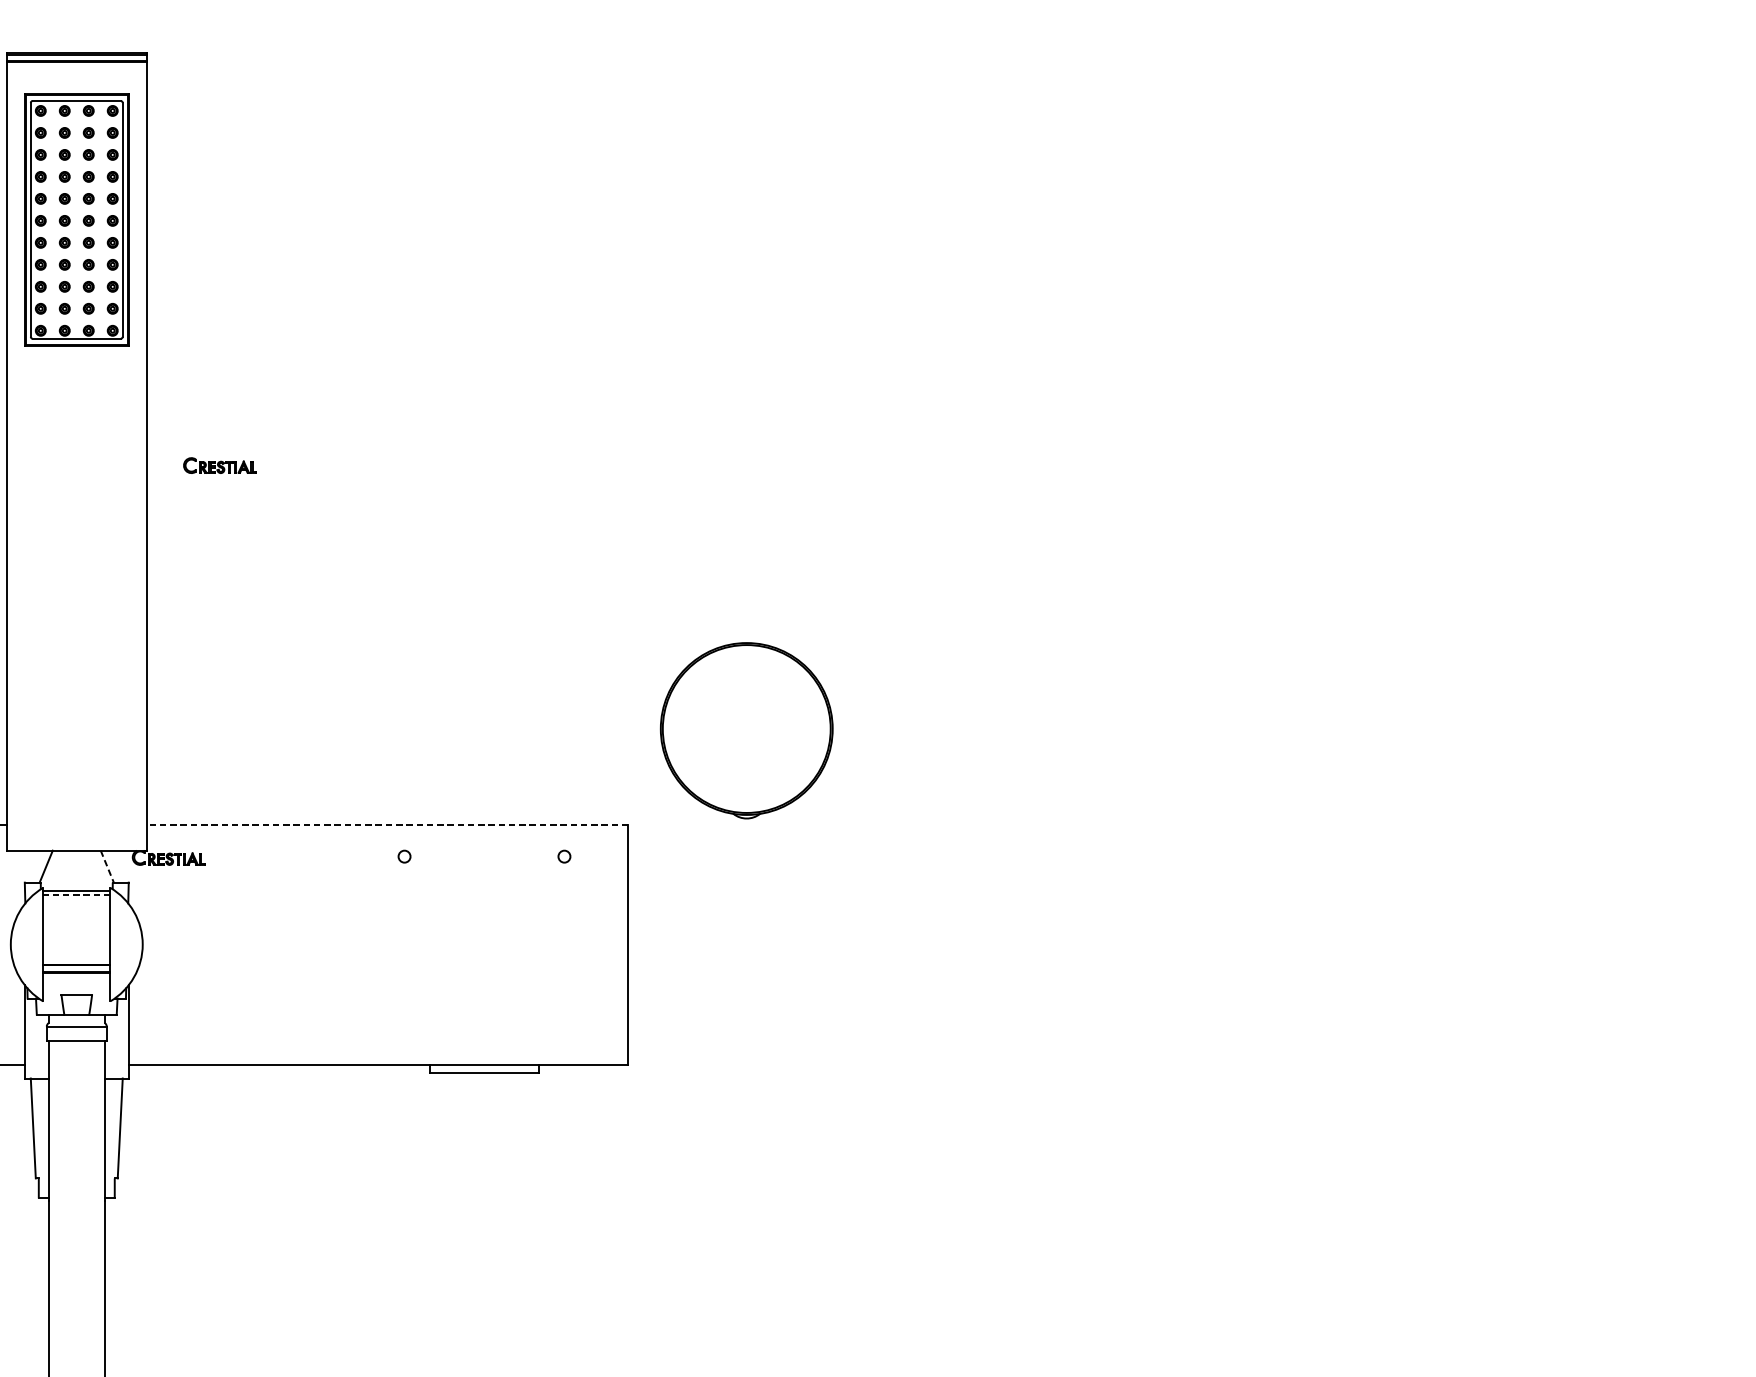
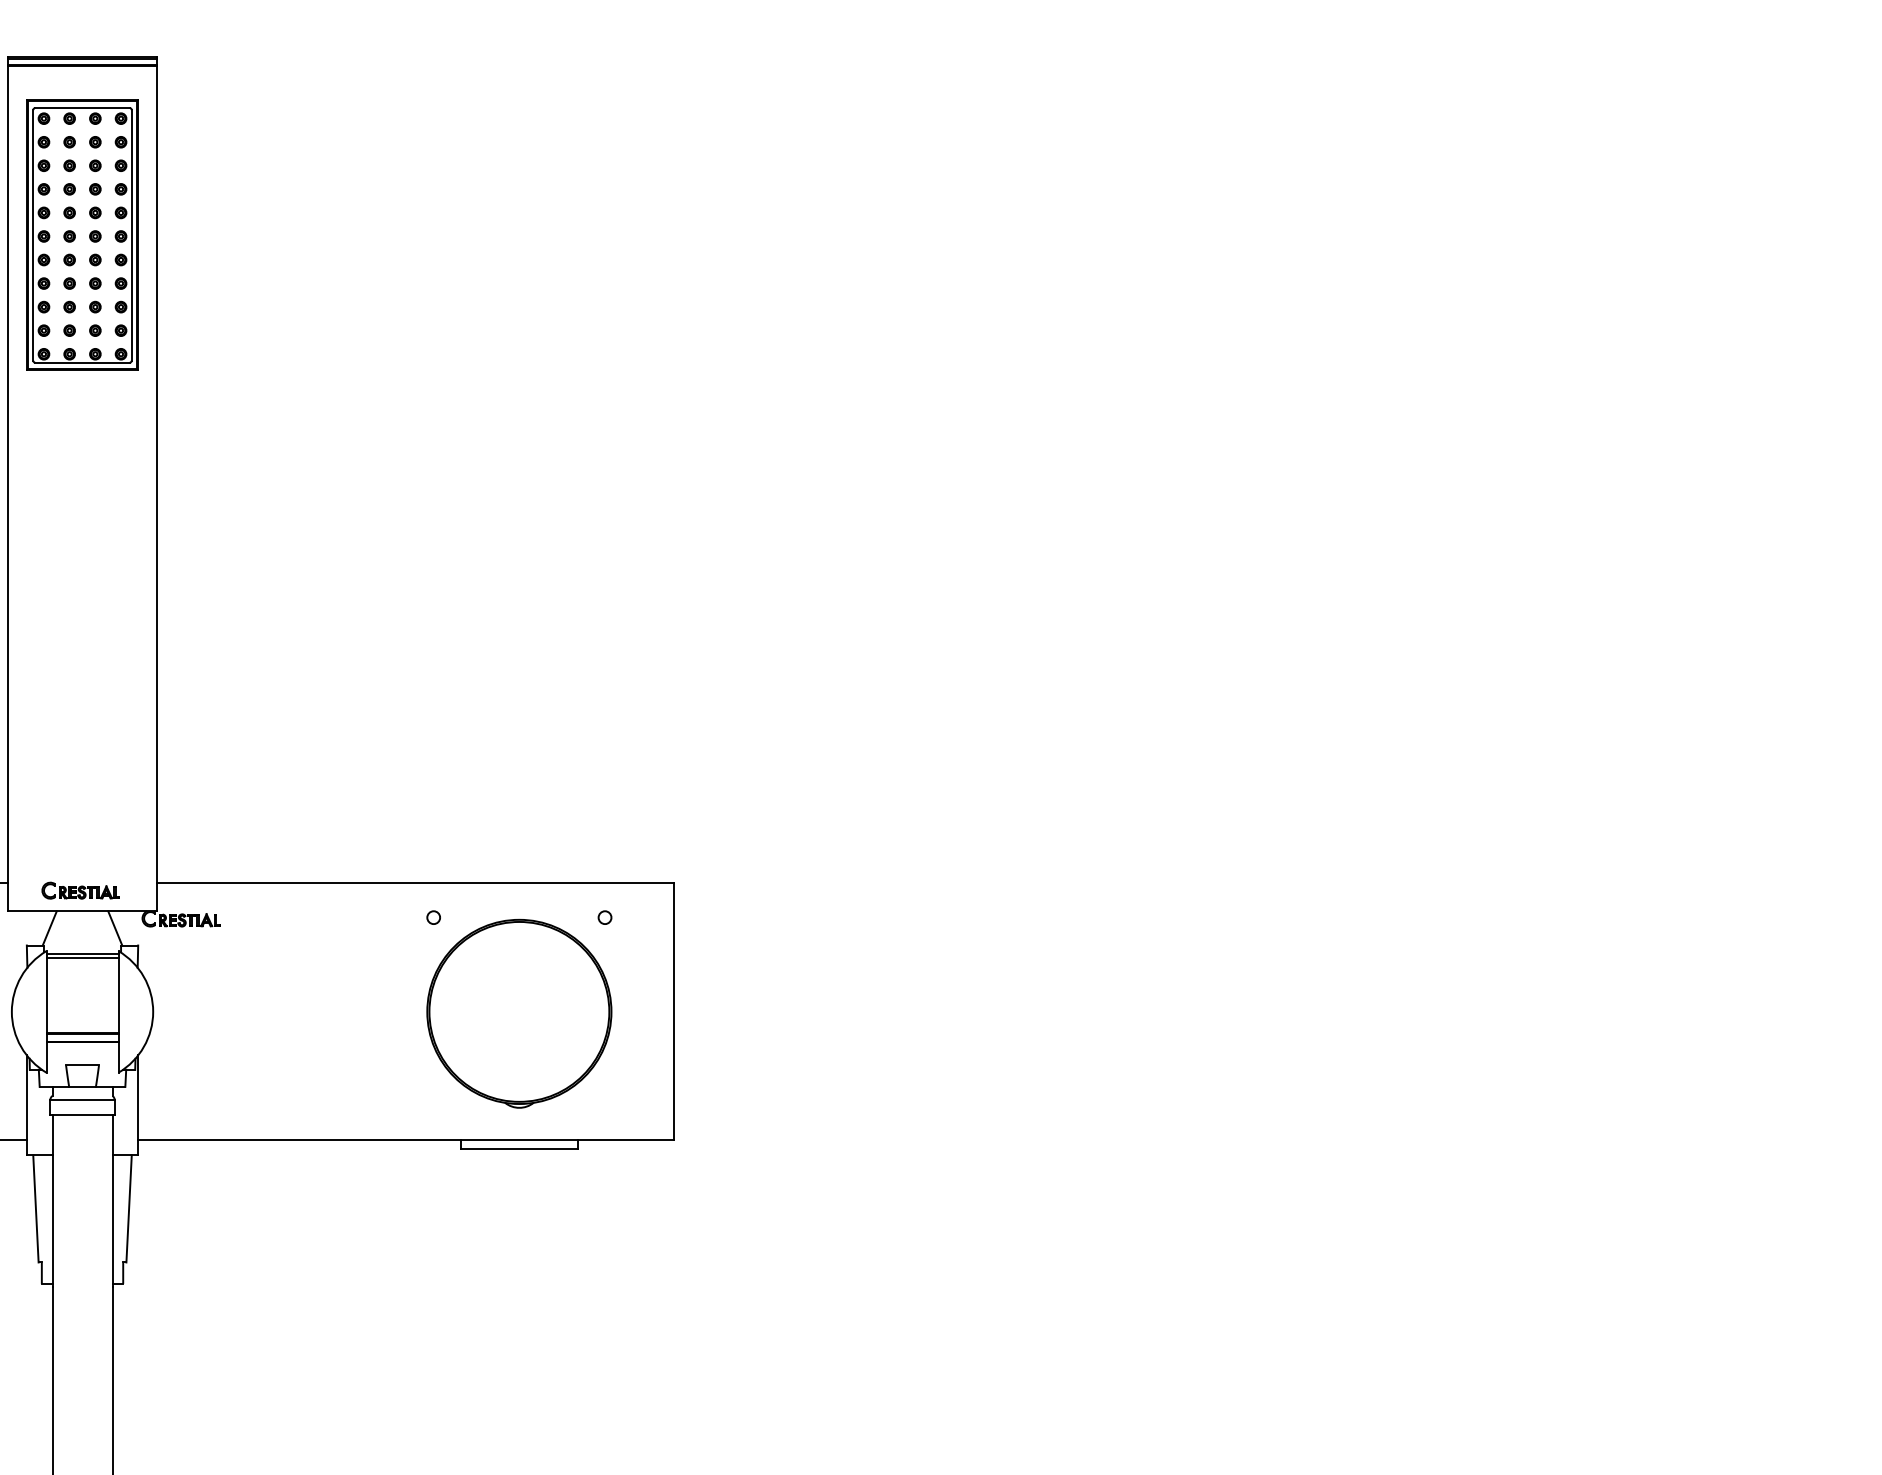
part: (219, 465) -> (80, 890), moved
part: (746, 730) -> (519, 1013), moved
line: (387, 824) -> (415, 883), dashed -> solid
line: (107, 866) -> (115, 928), dashed -> solid
line: (76, 894) -> (82, 958), dashed -> solid

